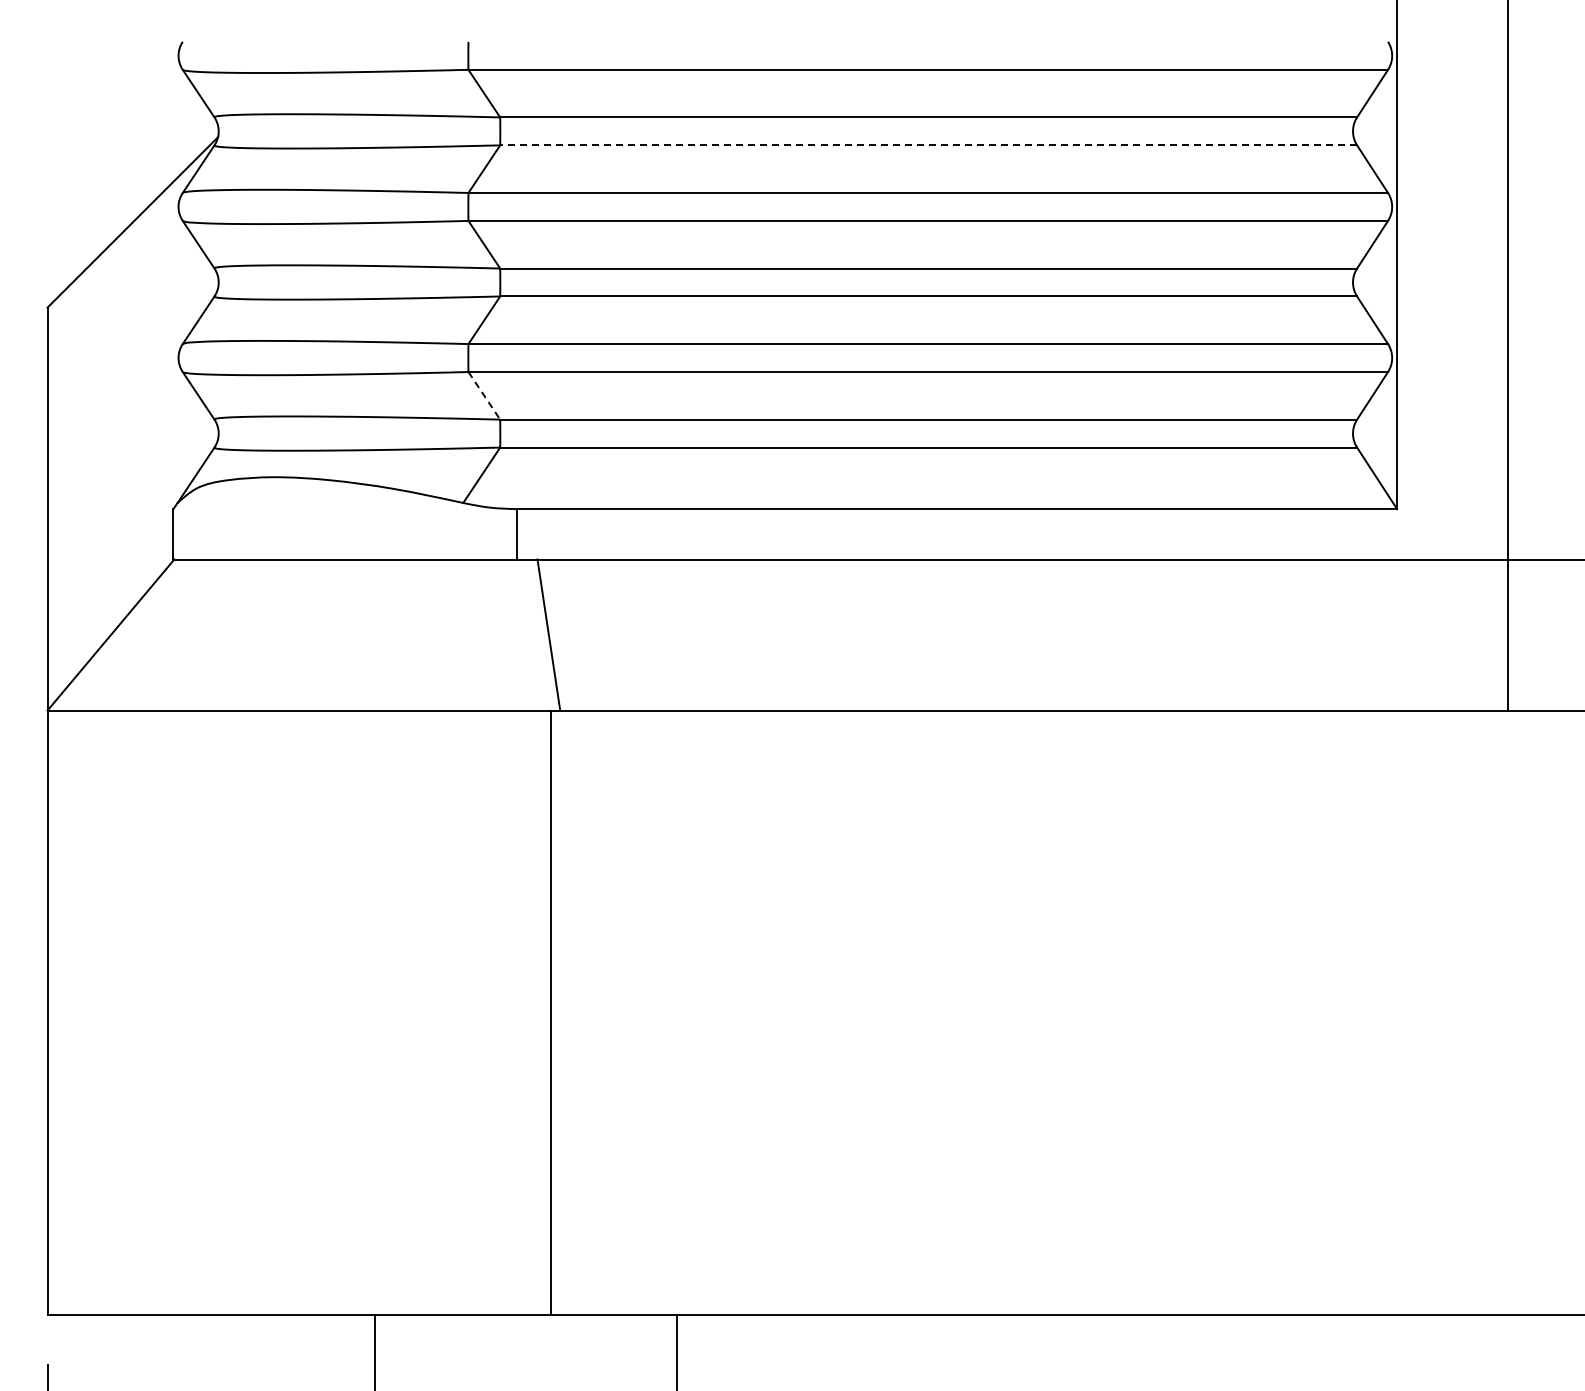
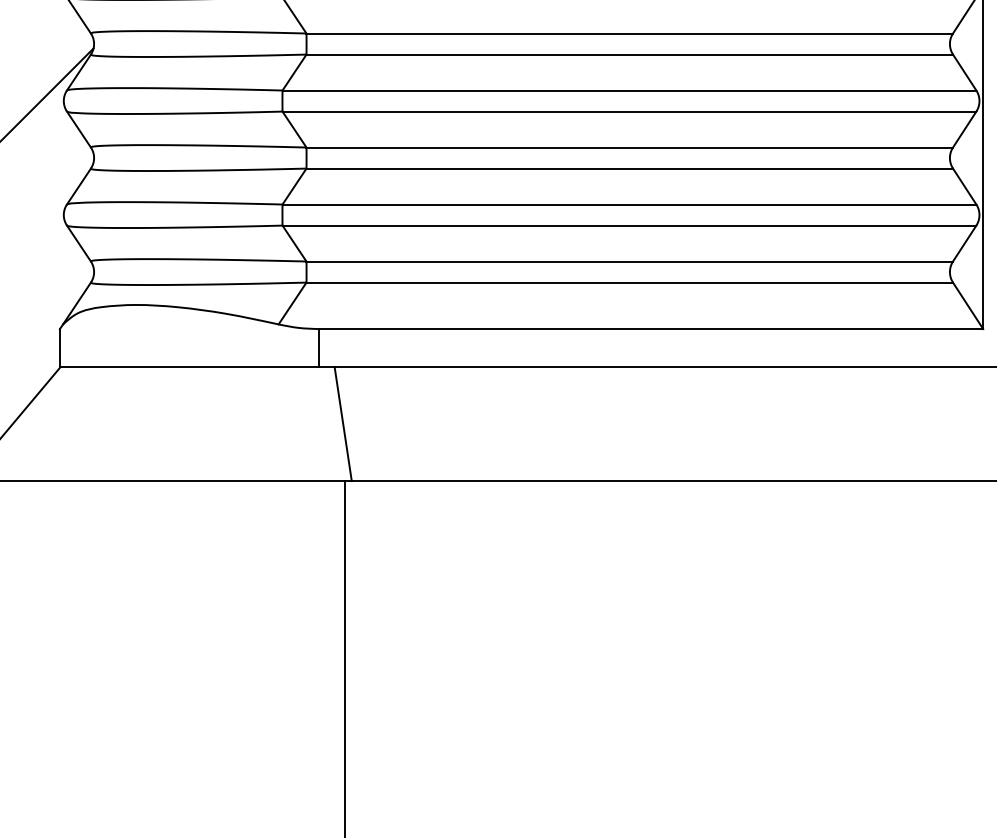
line: (928, 145) -> (629, 54), dashed -> solid
line: (484, 395) -> (294, 243), dashed -> solid

